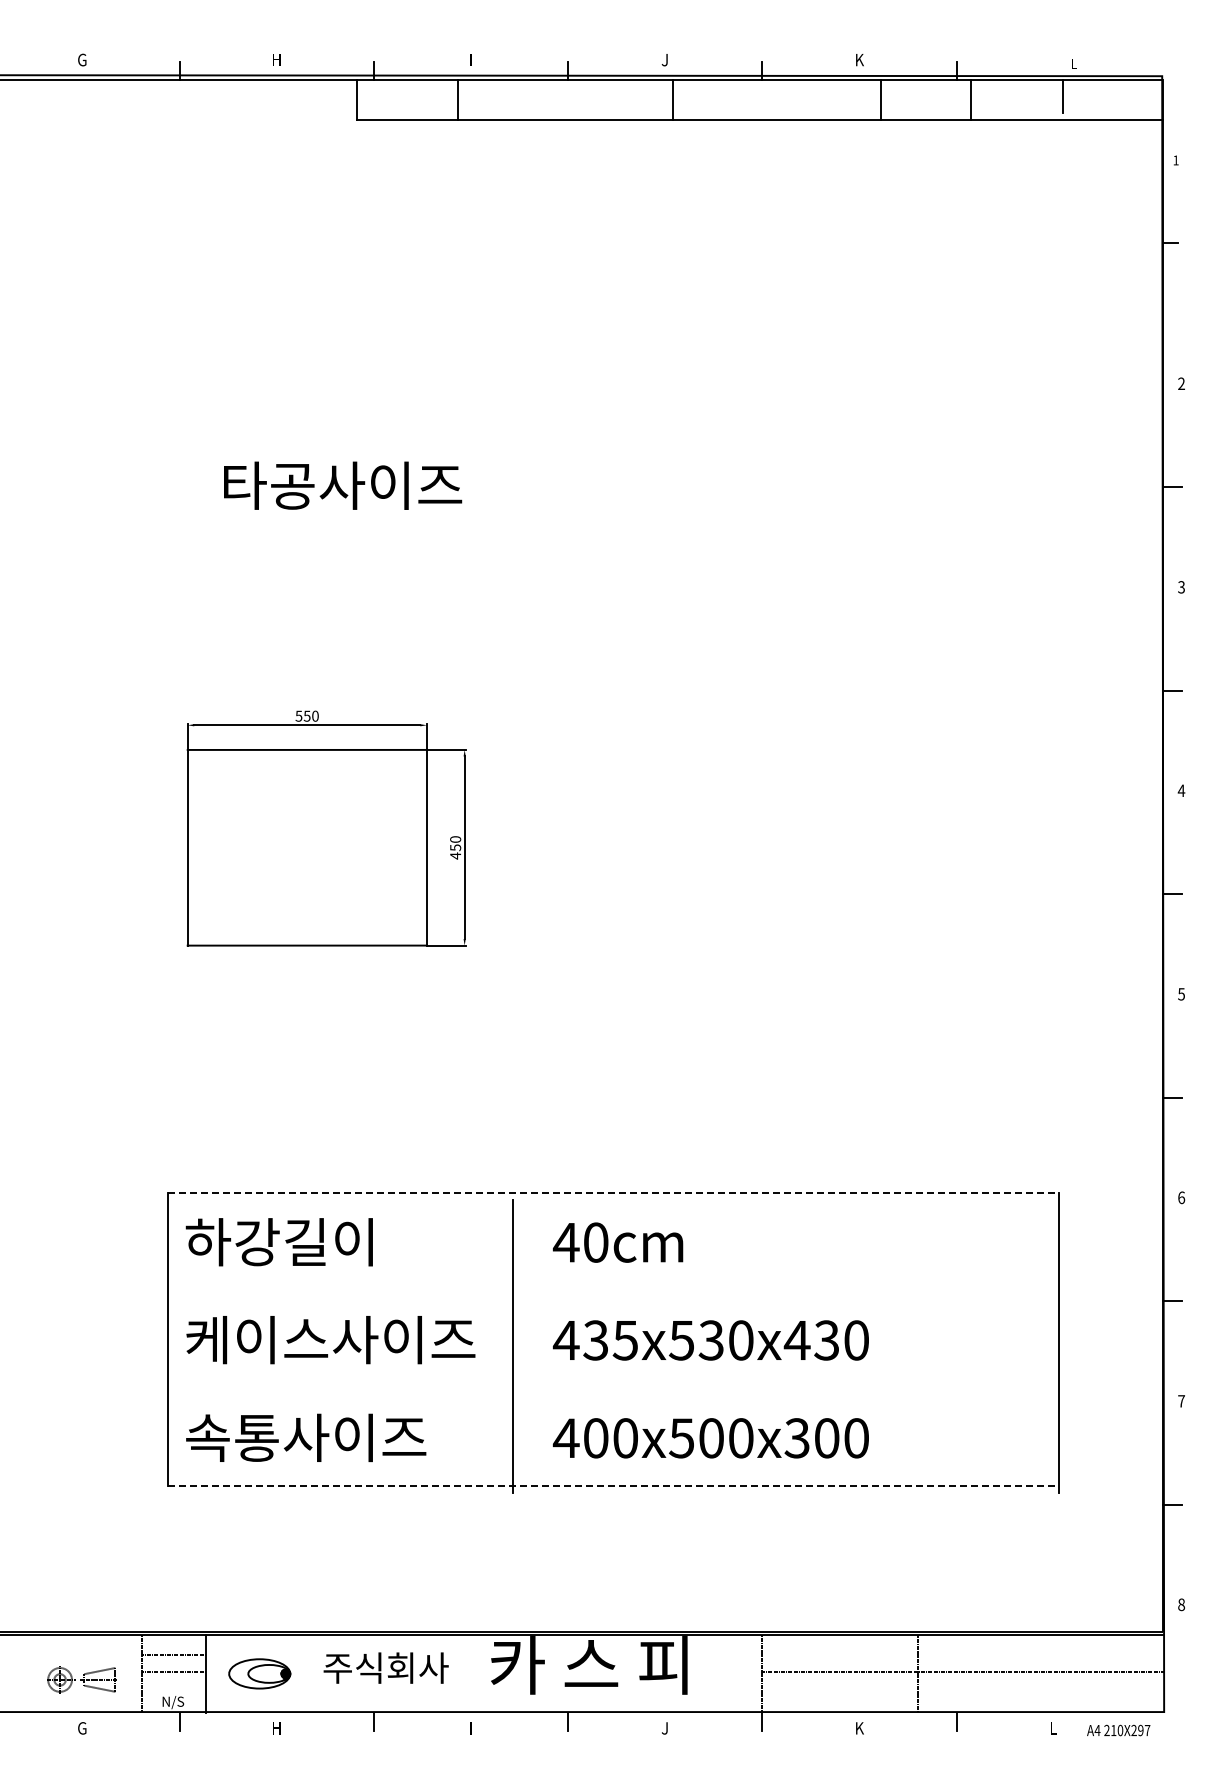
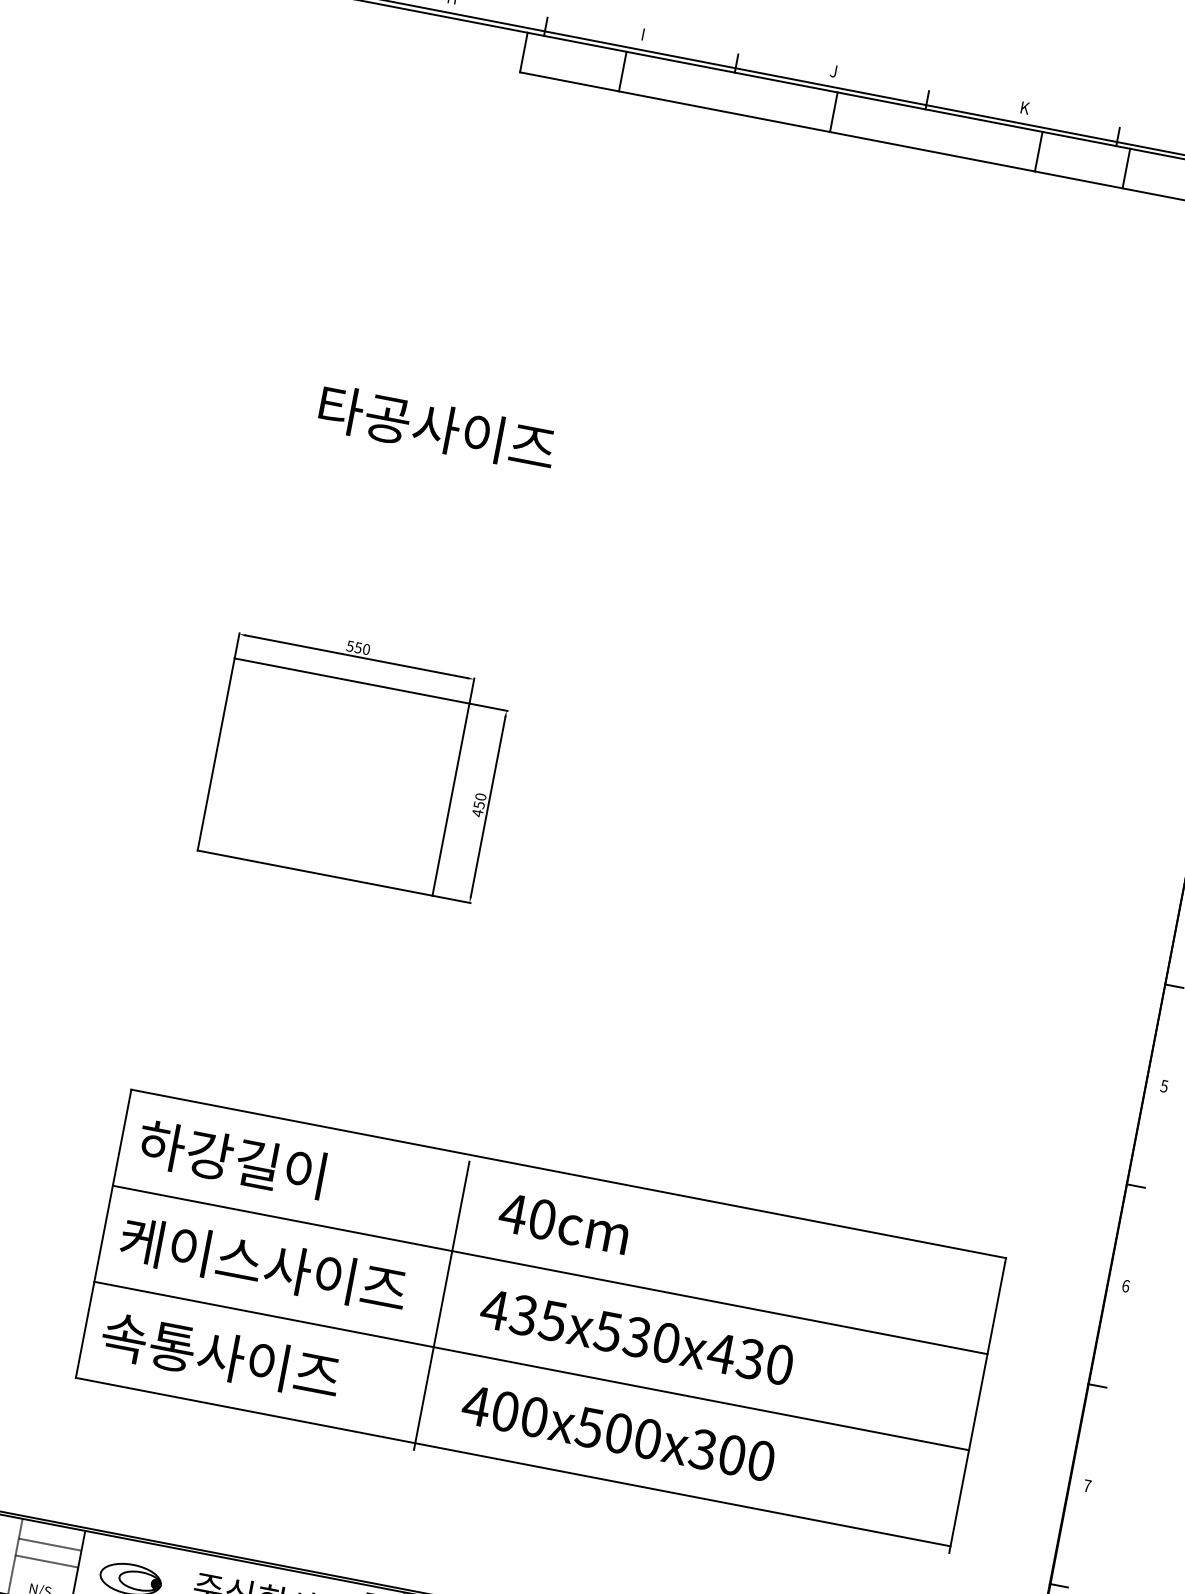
line: (613, 1192) -> (569, 1173), dashed -> solid
line: (612, 1290) -> (549, 1269), added
line: (612, 1388) -> (531, 1365), added
line: (613, 1486) -> (513, 1462), dashed -> solid

